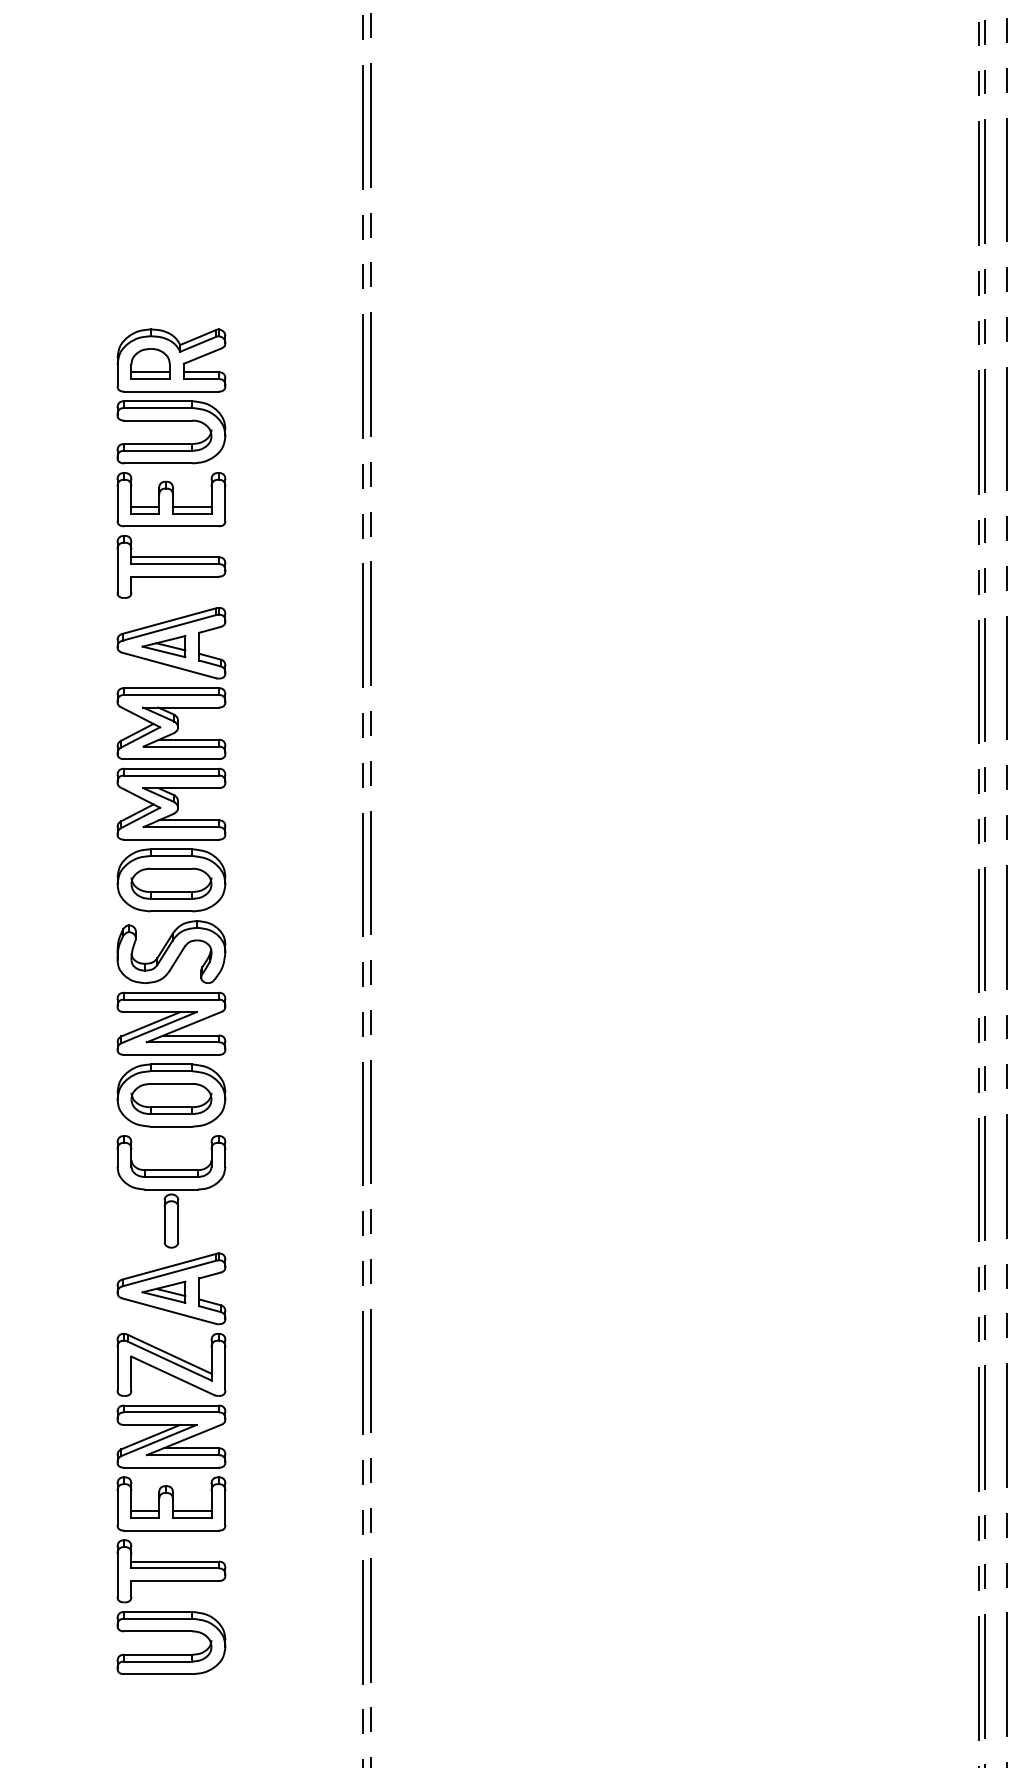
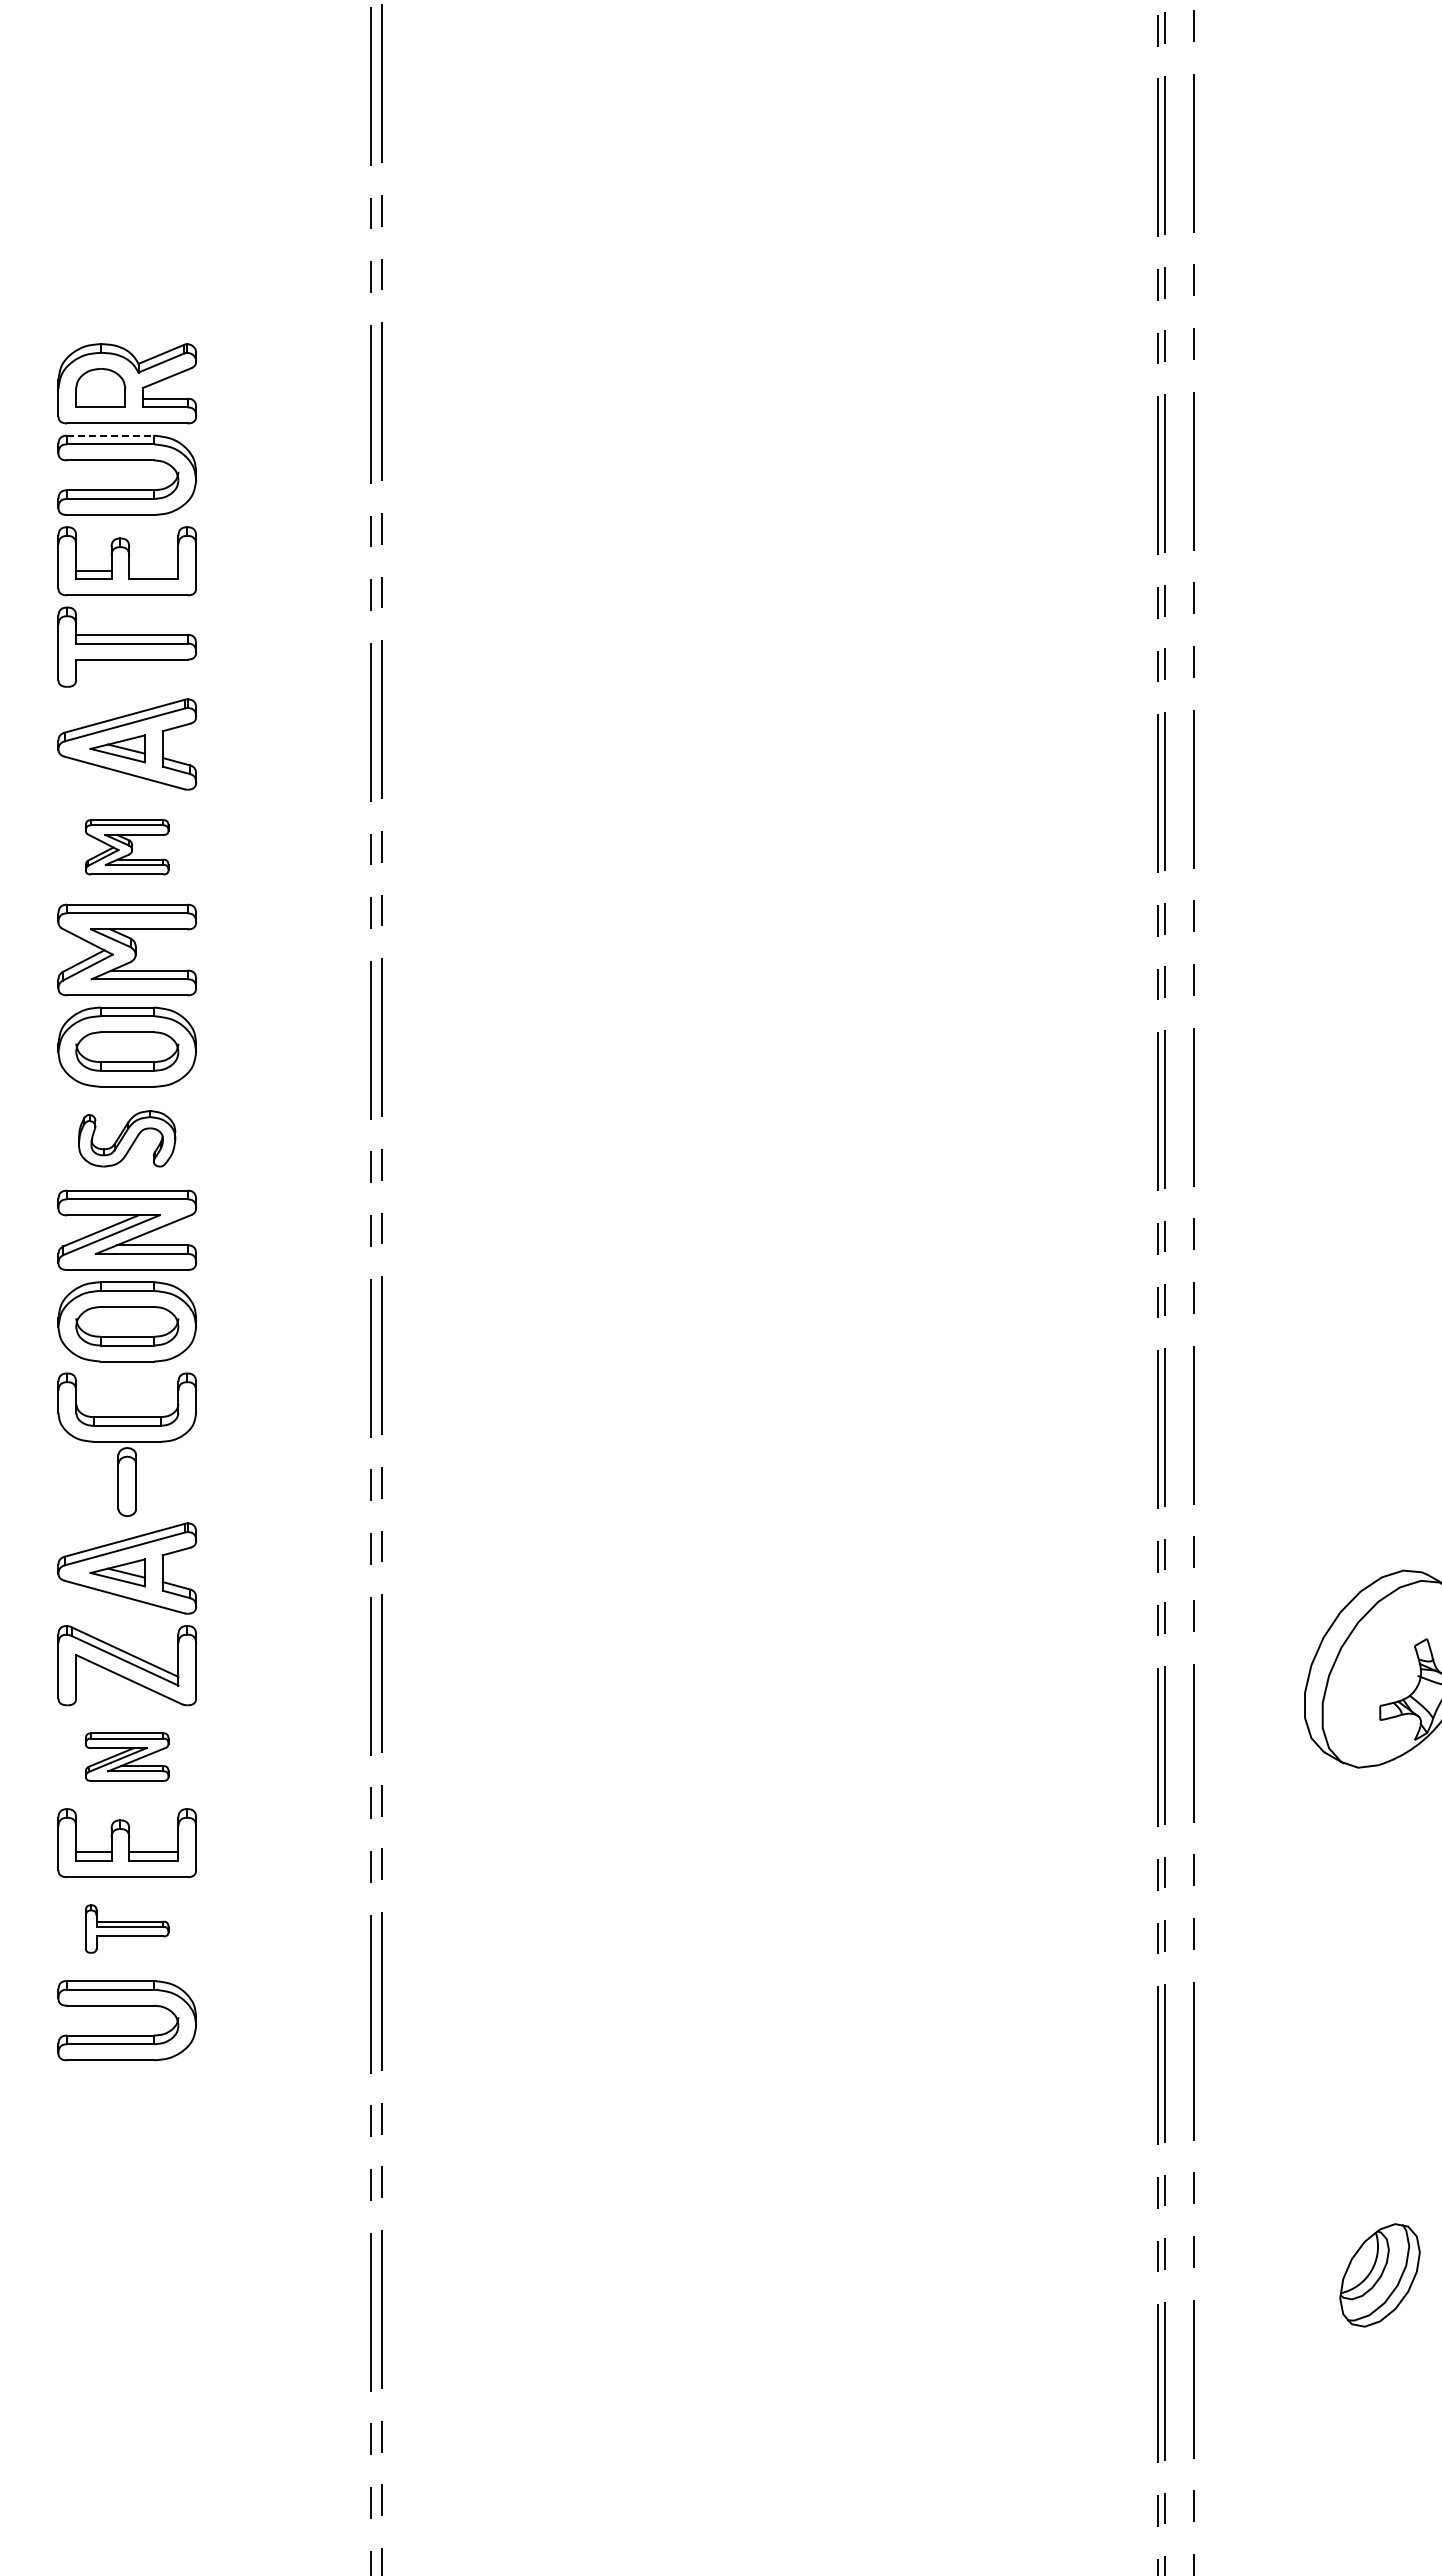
line: (150, 372) -> (100, 398), removed
line: (159, 401) -> (111, 435), solid -> dashed
line: (192, 506) -> (153, 570), removed
part: (170, 723) -> (126, 847), size x0.6
part: (170, 951) -> (126, 1138), size x0.7
part: (170, 1436) -> (126, 1756), size x0.6
part: (170, 1570) -> (126, 1928), size x0.6

